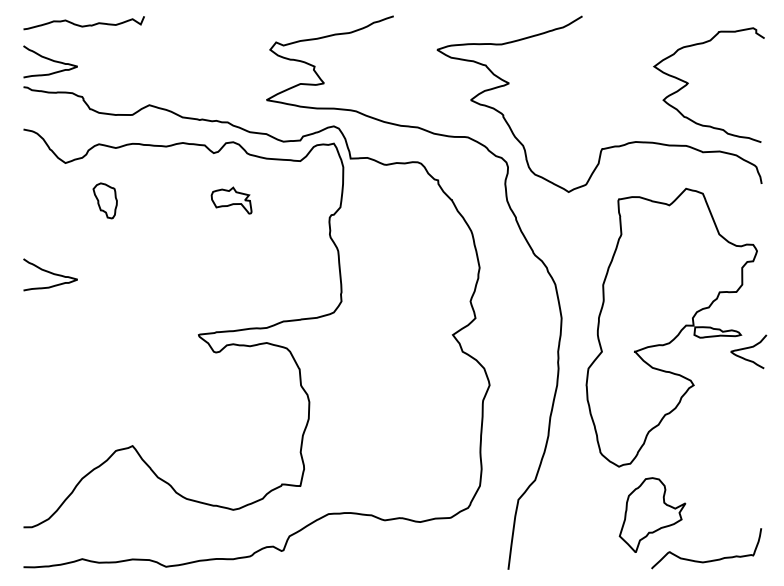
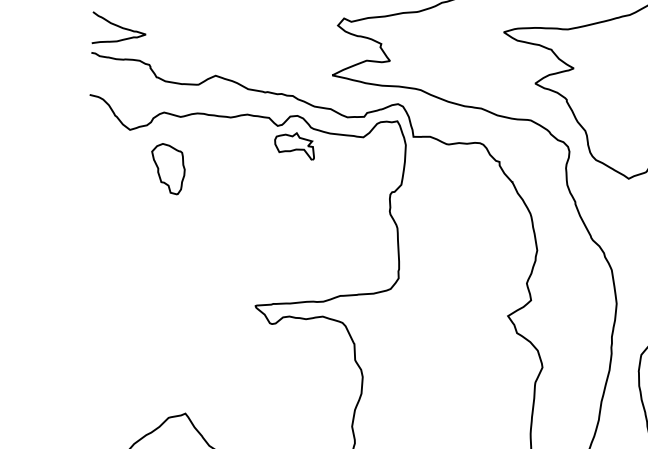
part: (104, 200) -> (167, 168), size x1.43
part: (231, 200) -> (294, 145), moved
curve: (50, 273) -> (110, 238), removed

